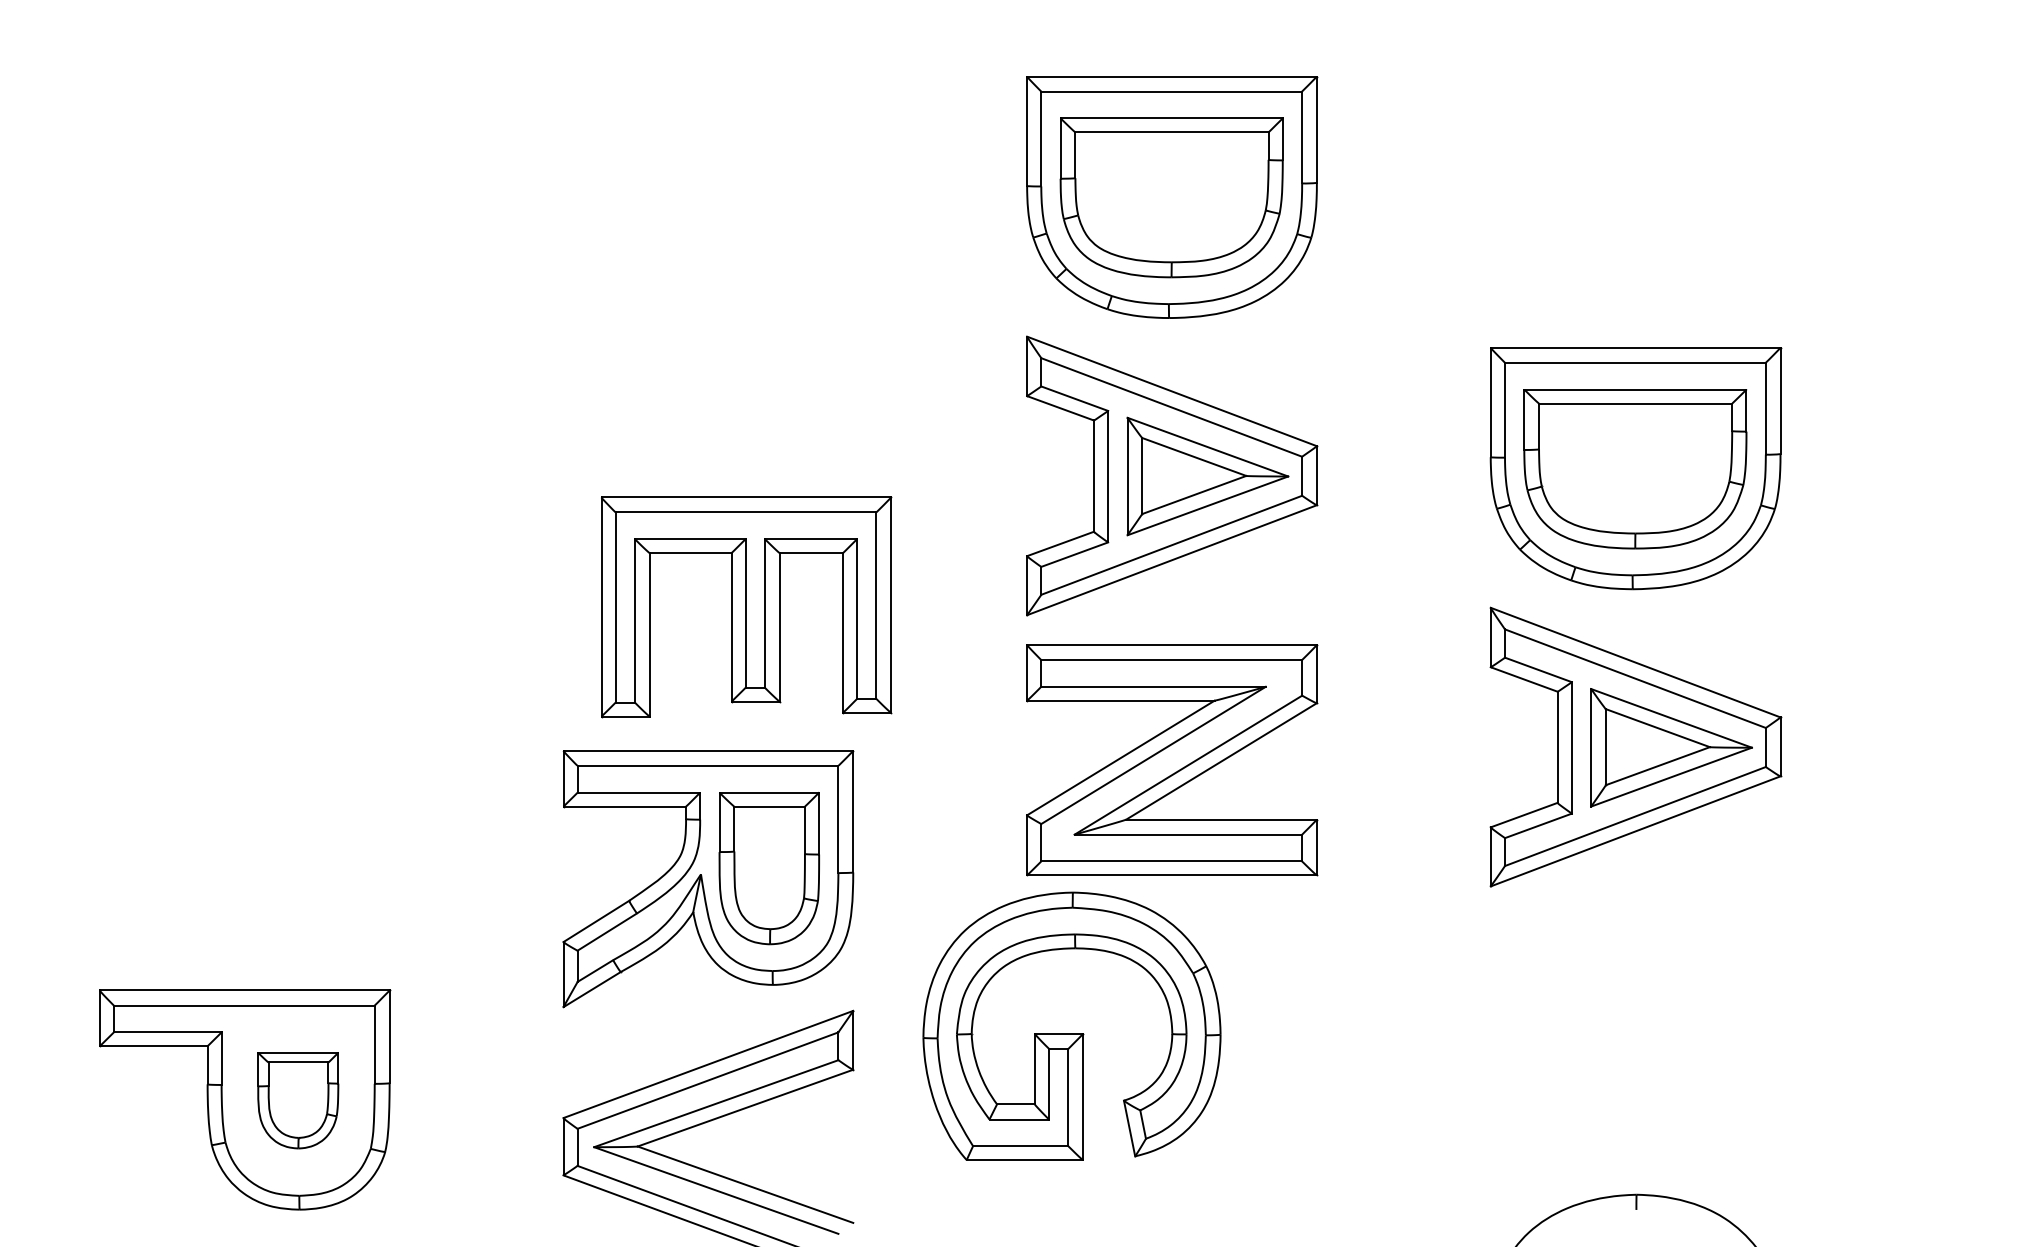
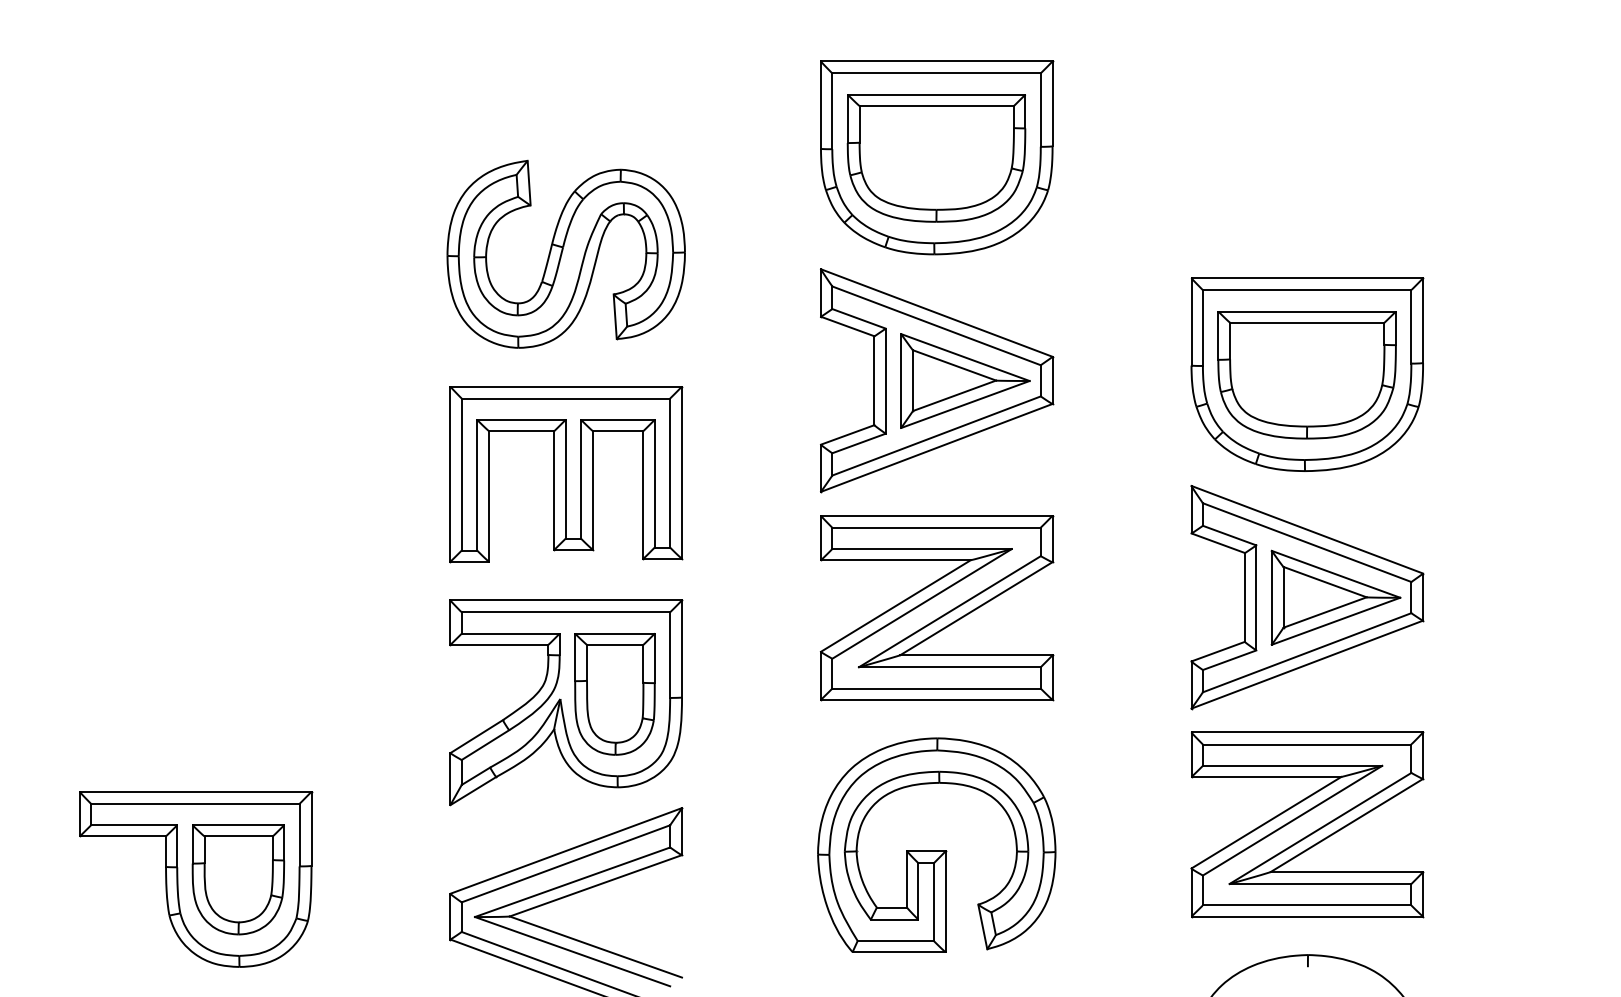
part: (707, 317) -> (565, 253), added
part: (746, 607) -> (566, 474), moved
part: (1635, 1031) -> (1307, 824), added
part: (1071, 1033) -> (936, 850), moved
part: (298, 1100) -> (238, 879), size x1.43

